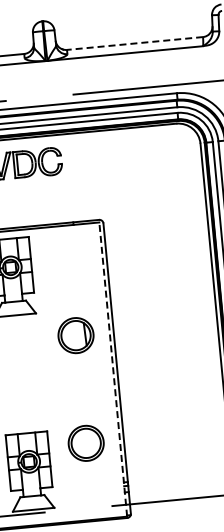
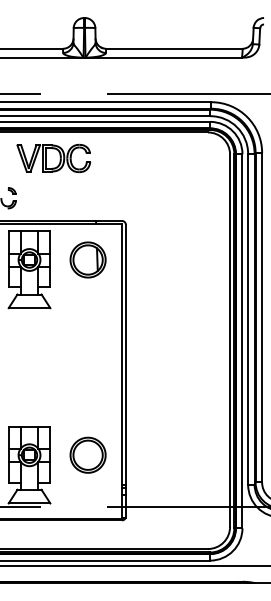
line: (134, 43) -> (173, 48), dashed -> solid
part: (75, 335) -> (87, 259), moved
line: (112, 369) -> (121, 371), dashed -> solid
part: (85, 442) -> (87, 454), moved

